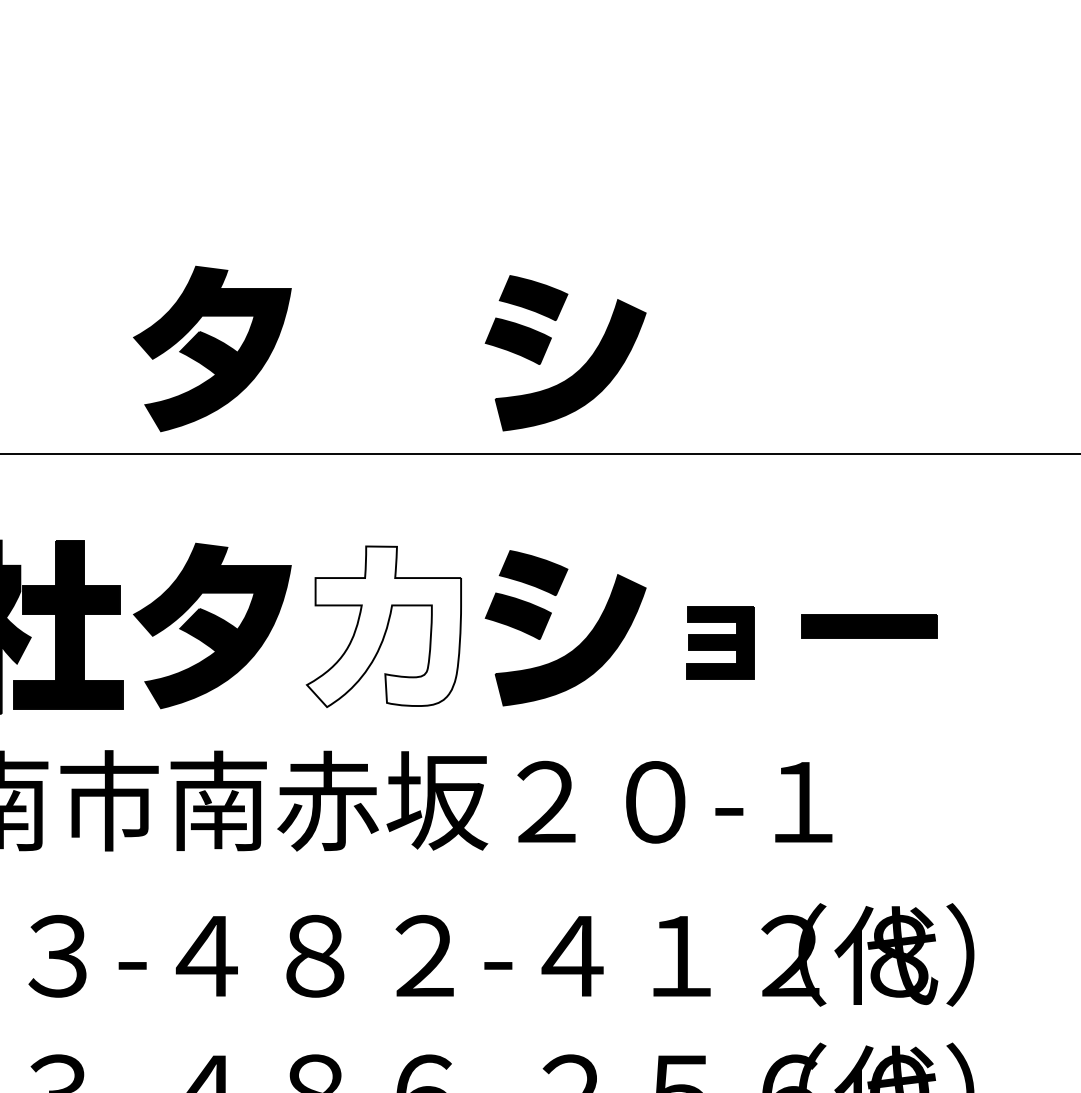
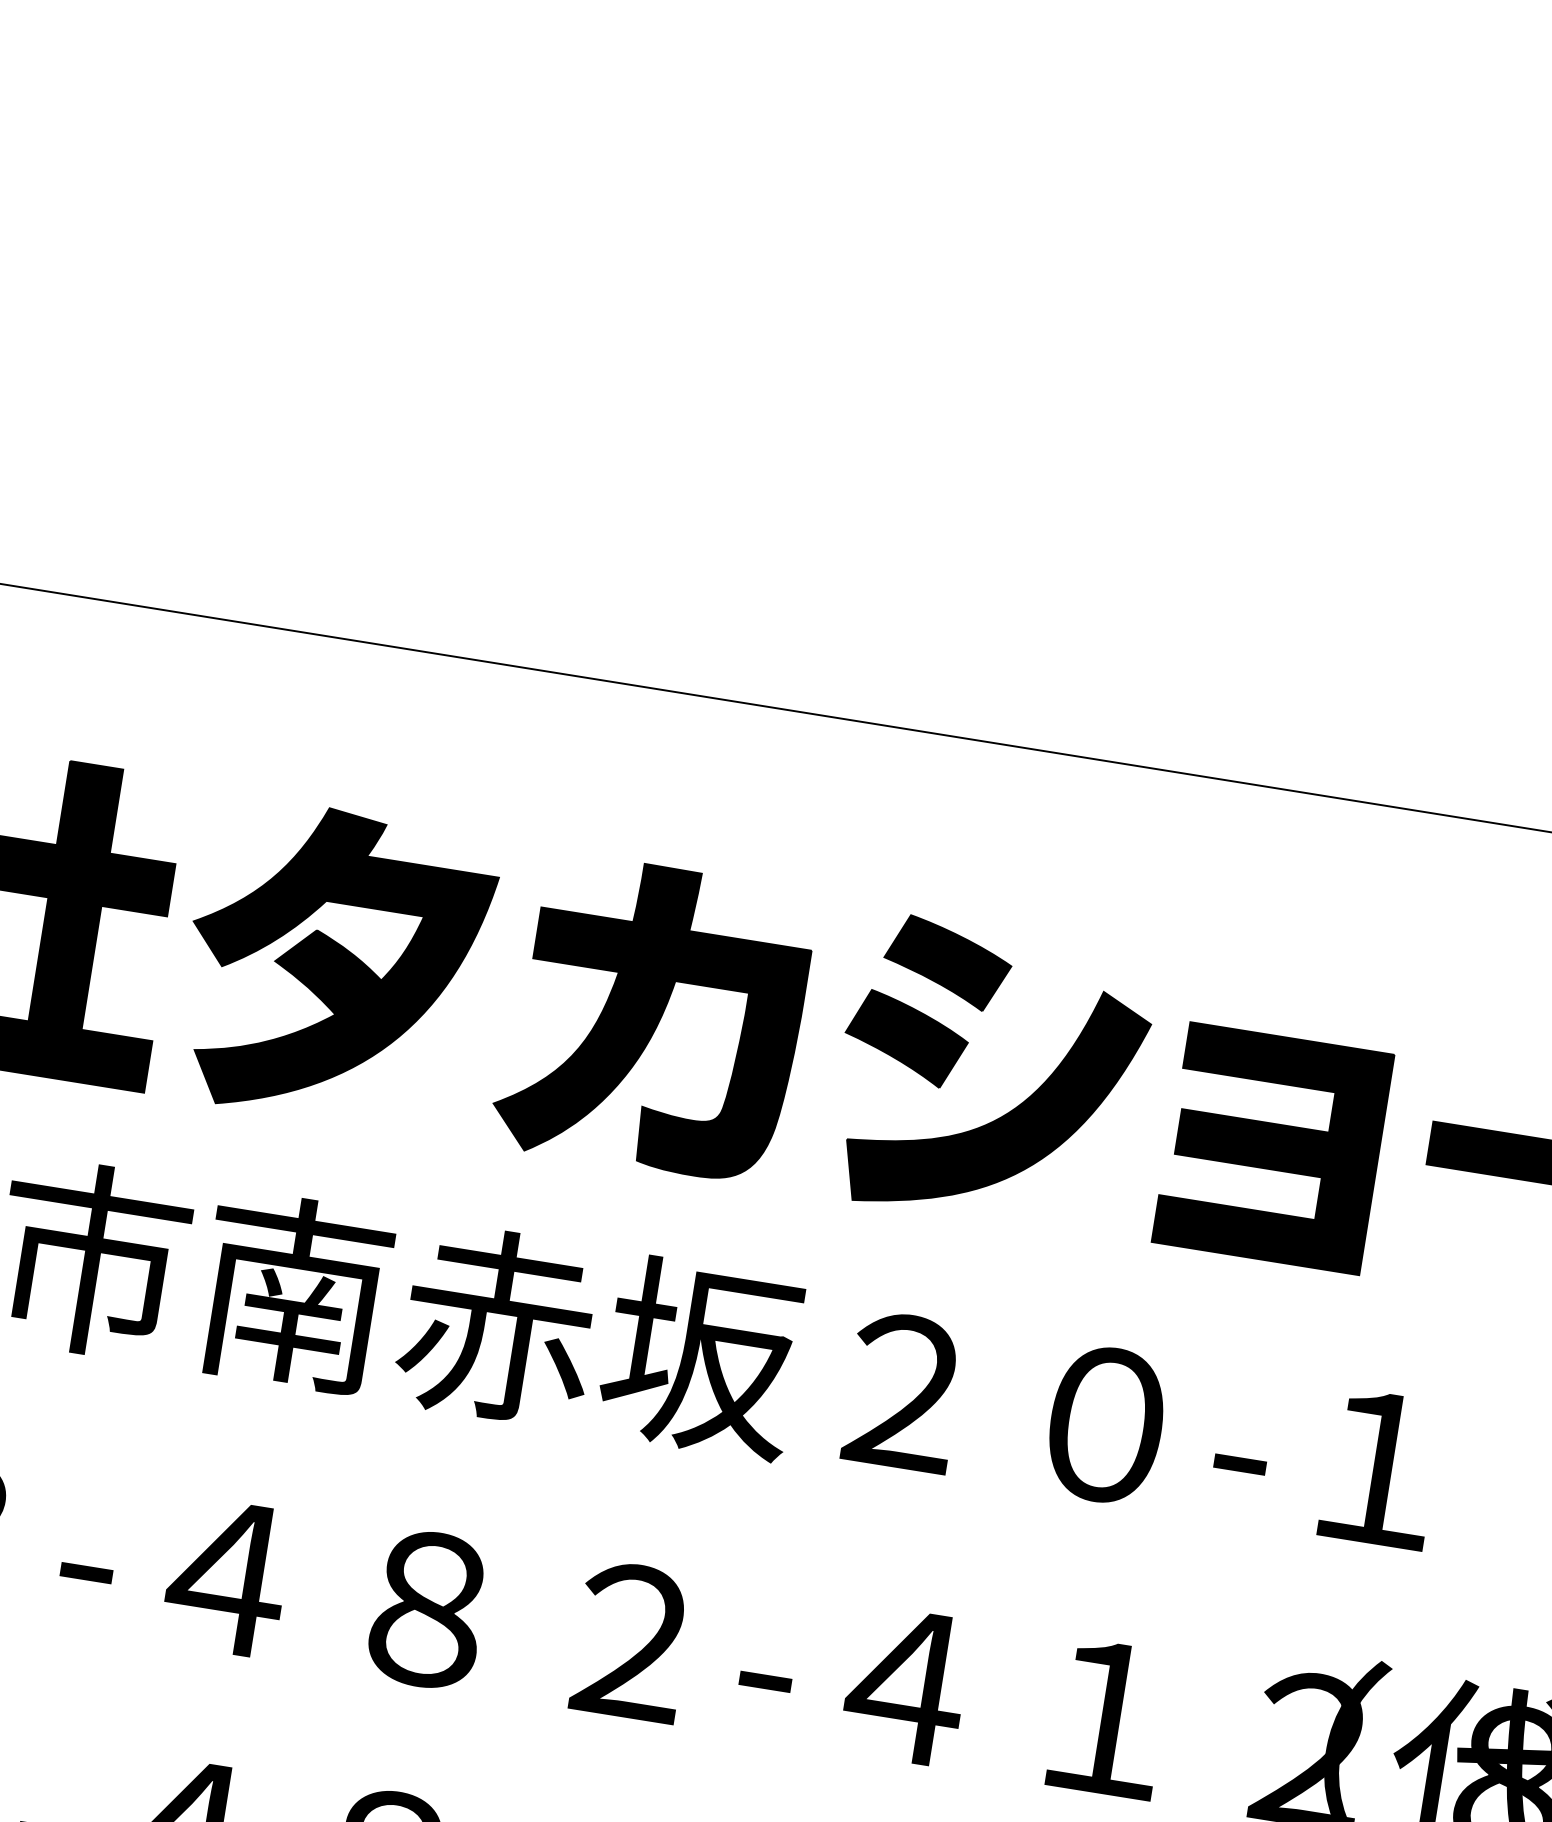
part: (549, 344) -> (1045, 543), removed
part: (212, 348) -> (418, 450), removed
fill: (384, 626) -> (654, 1017), added
part: (719, 642) -> (1272, 1147), size x1.67

